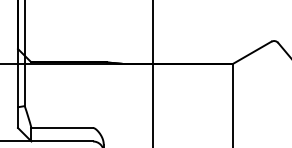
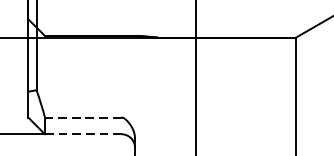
line: (62, 128) -> (83, 118), solid -> dashed
line: (62, 141) -> (83, 134), solid -> dashed

